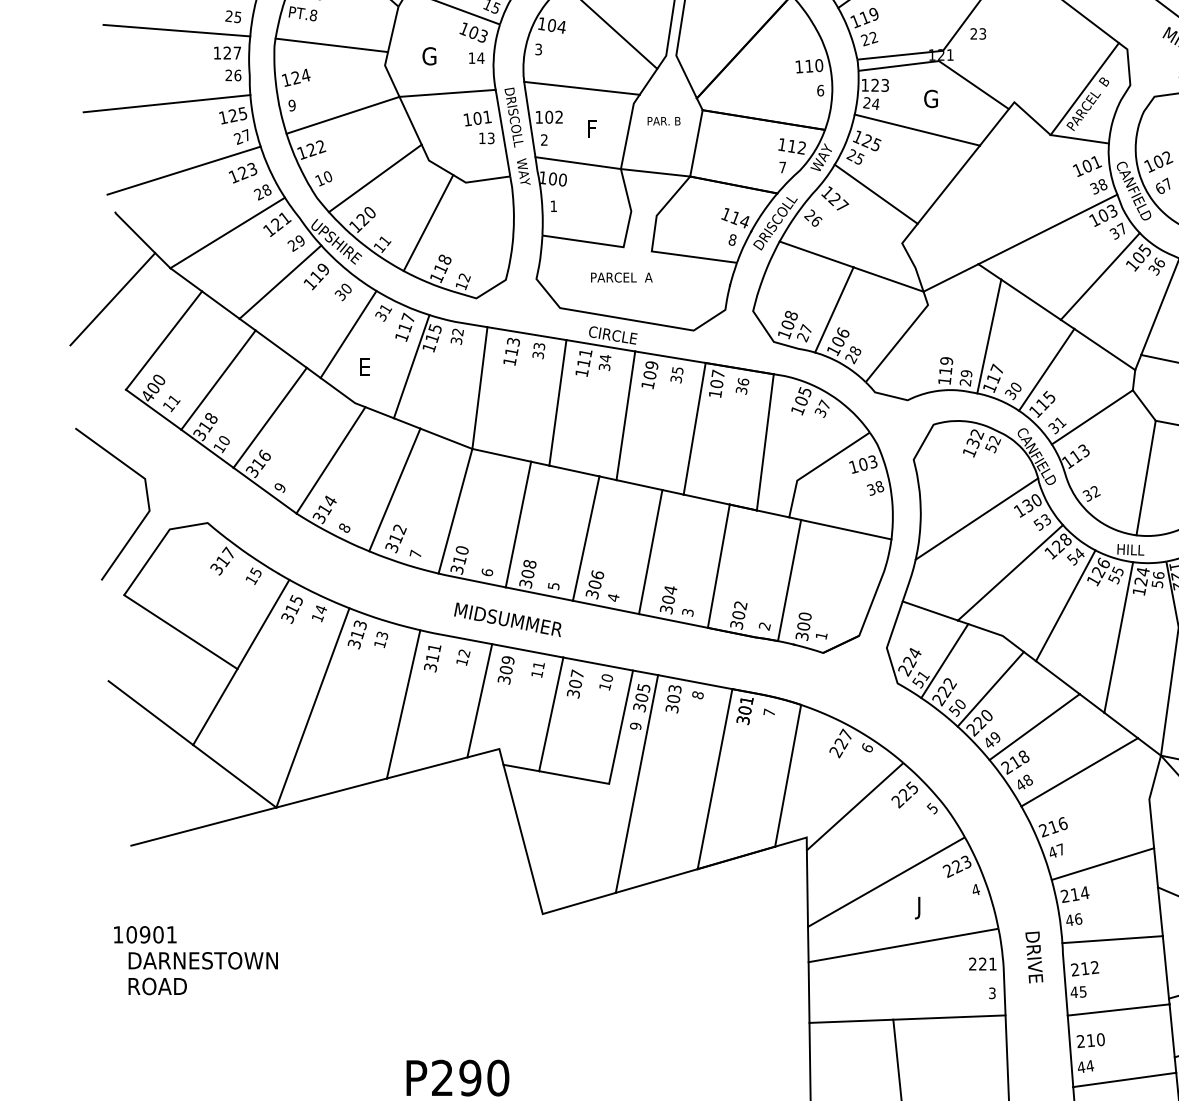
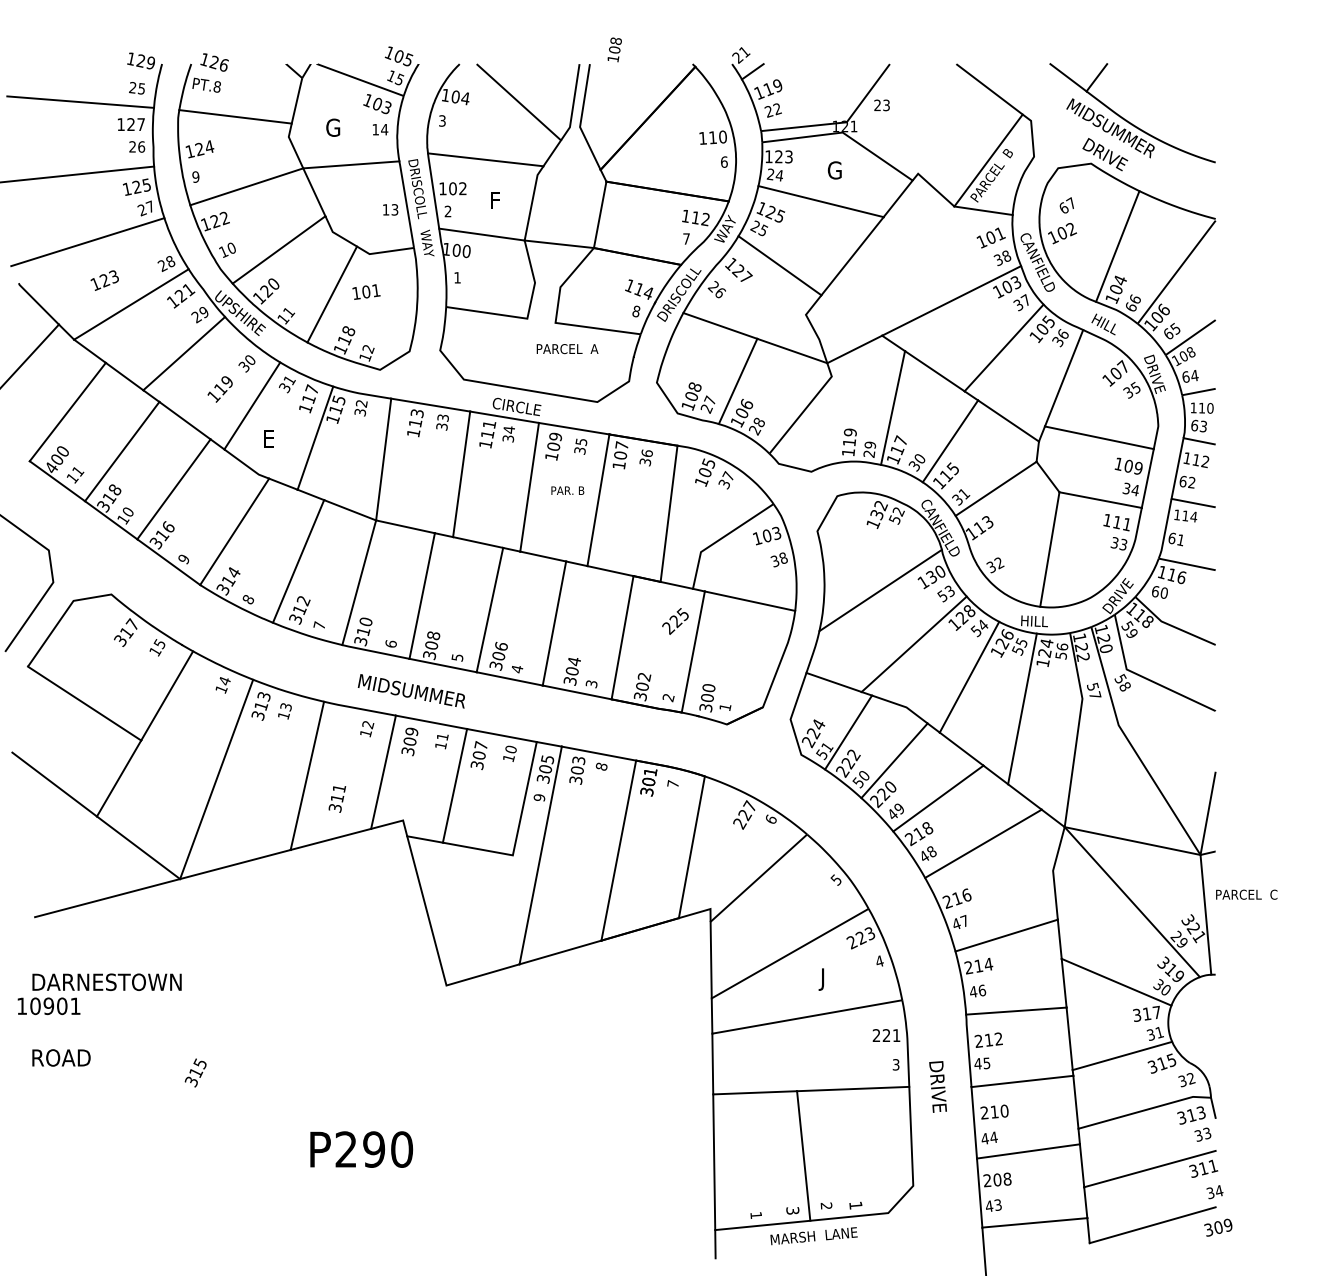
text: (477, 118) -> (366, 291), moved
text: (663, 121) -> (567, 490), moved
text: (242, 173) -> (104, 280), moved
text: (1162, 186) -> (1066, 205), moved
text: (315, 277) -> (219, 389), moved
text: (621, 278) -> (567, 349), moved
text: (291, 609) -> (195, 1072), moved
text: (432, 659) -> (337, 799), moved
text: (904, 795) -> (675, 621), moved
text: (1033, 957) -> (937, 1086), moved
text: (202, 960) -> (106, 981), moved

